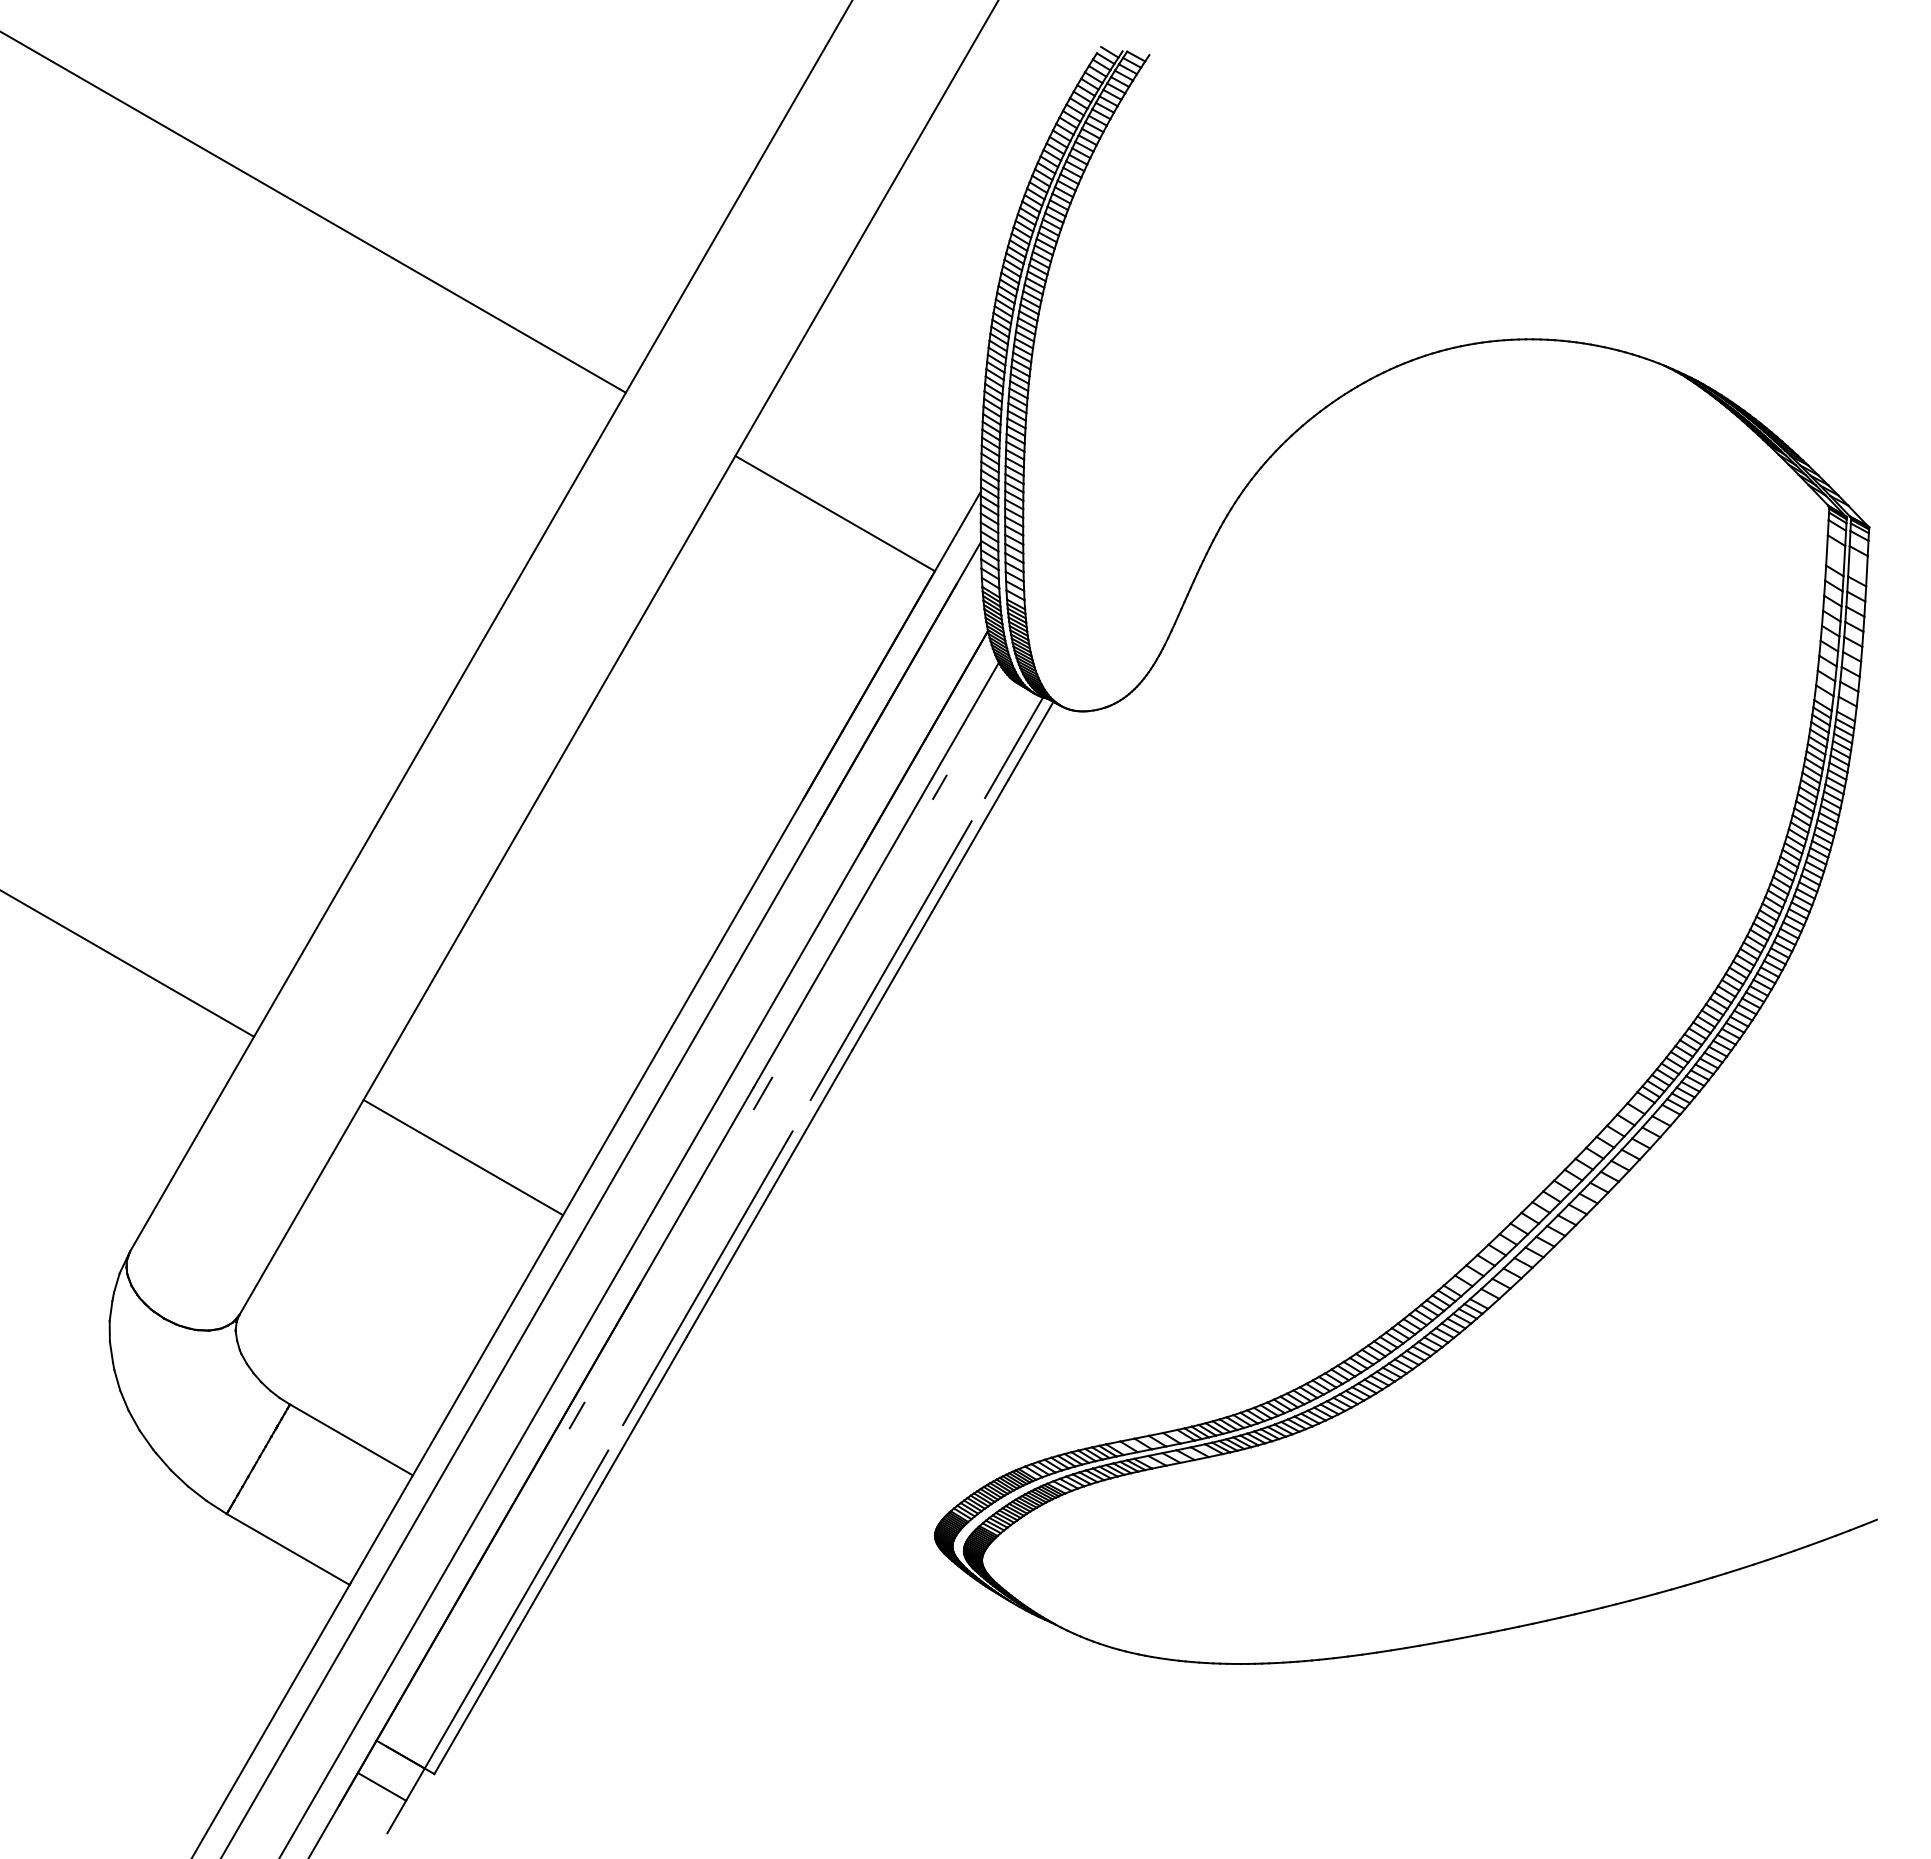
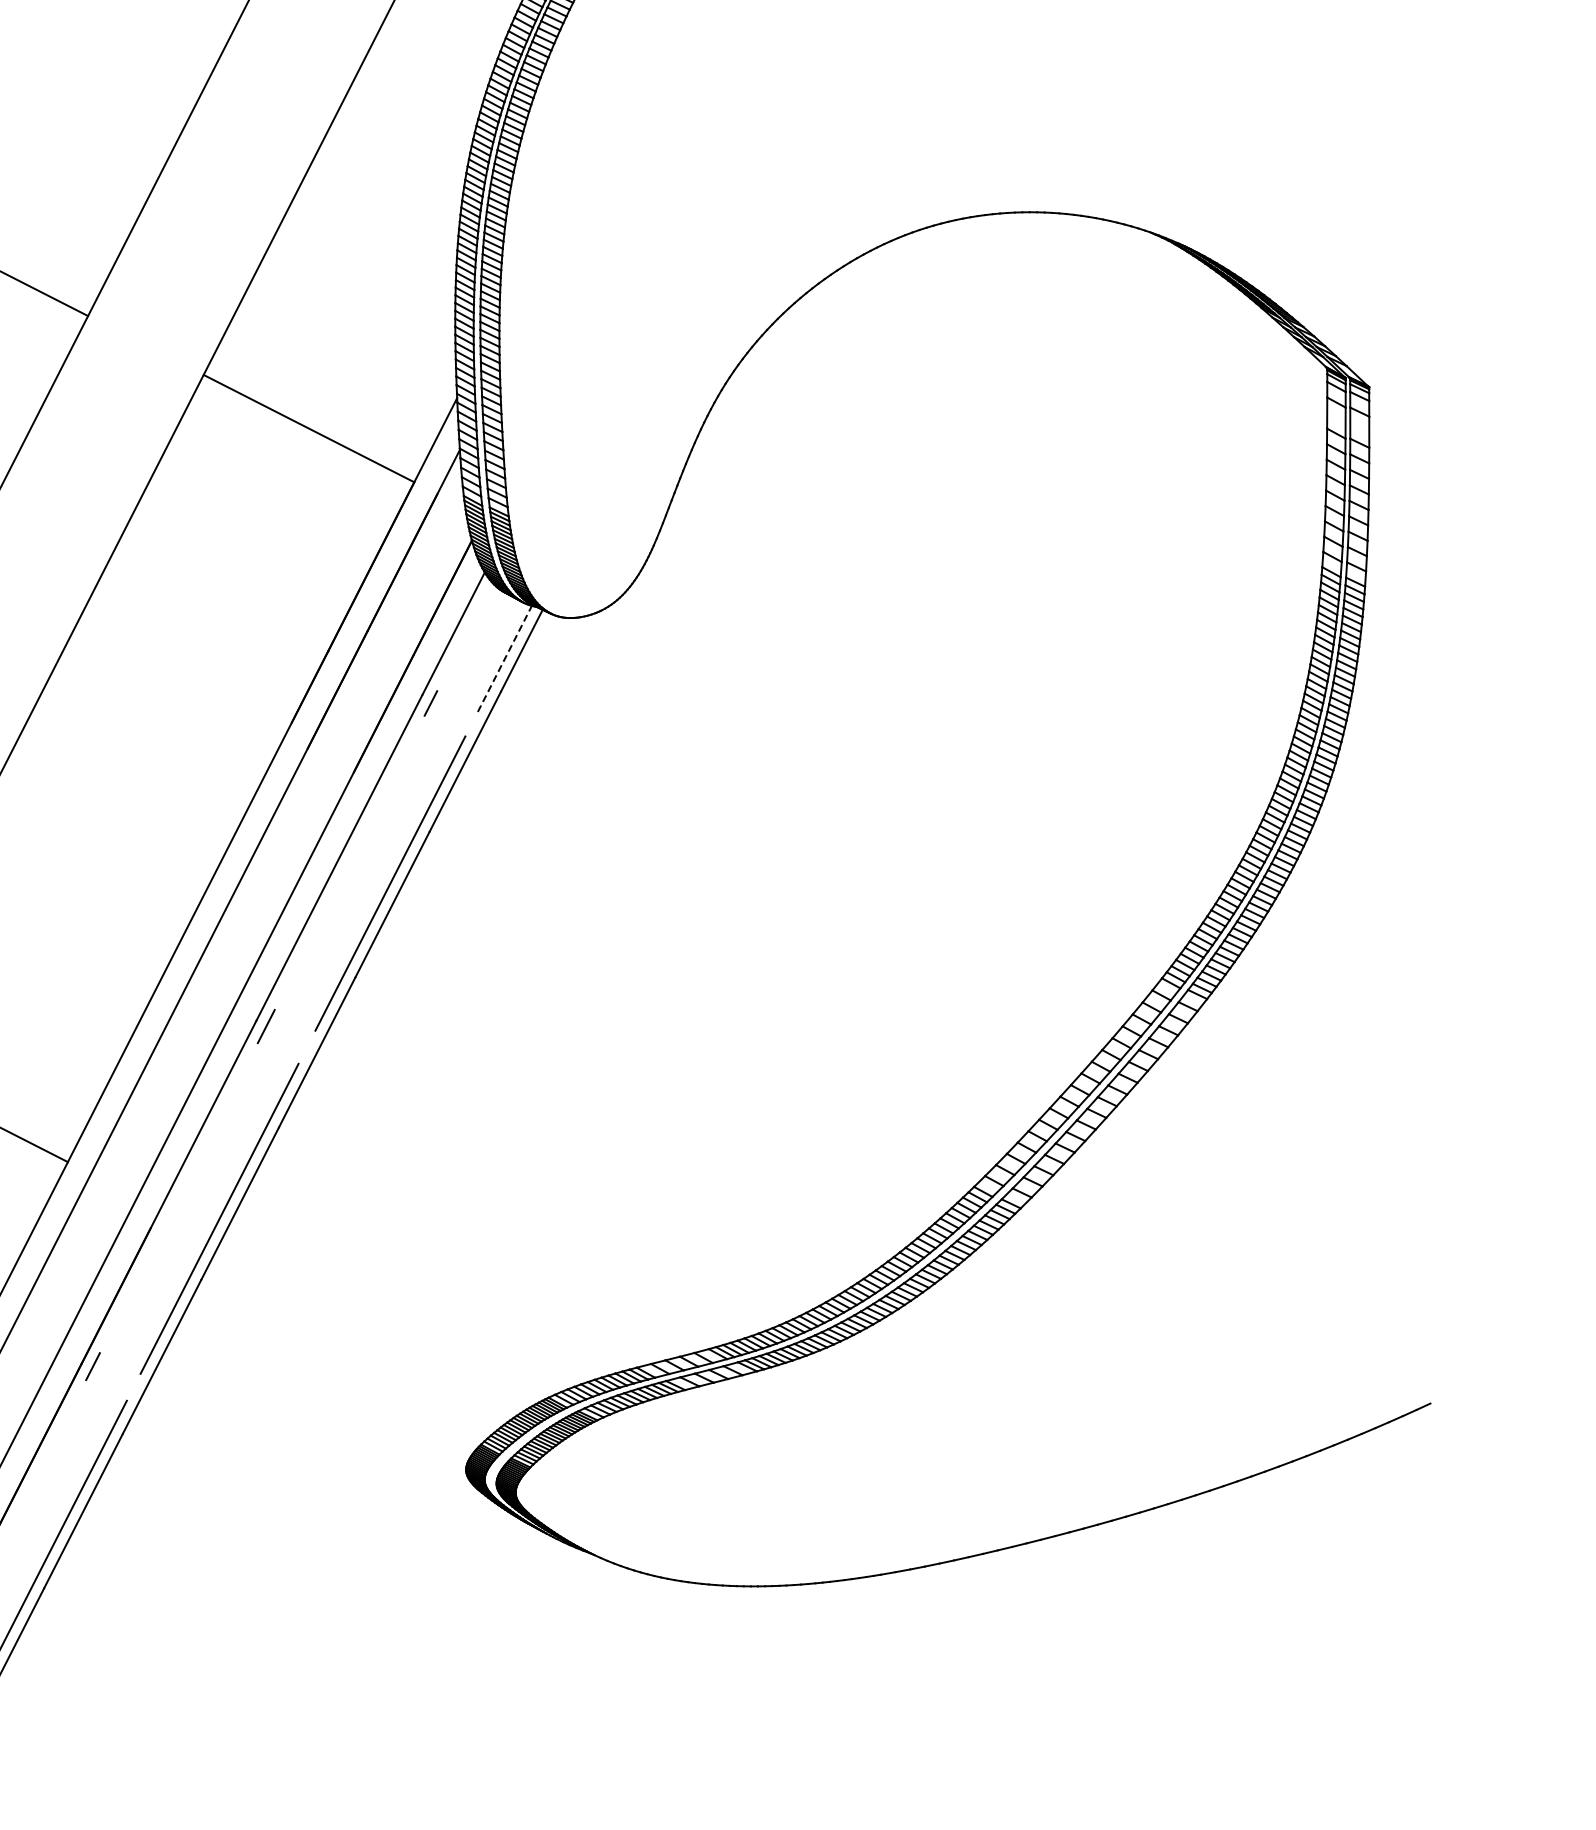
line: (1014, 747) -> (505, 658), solid -> dashed

